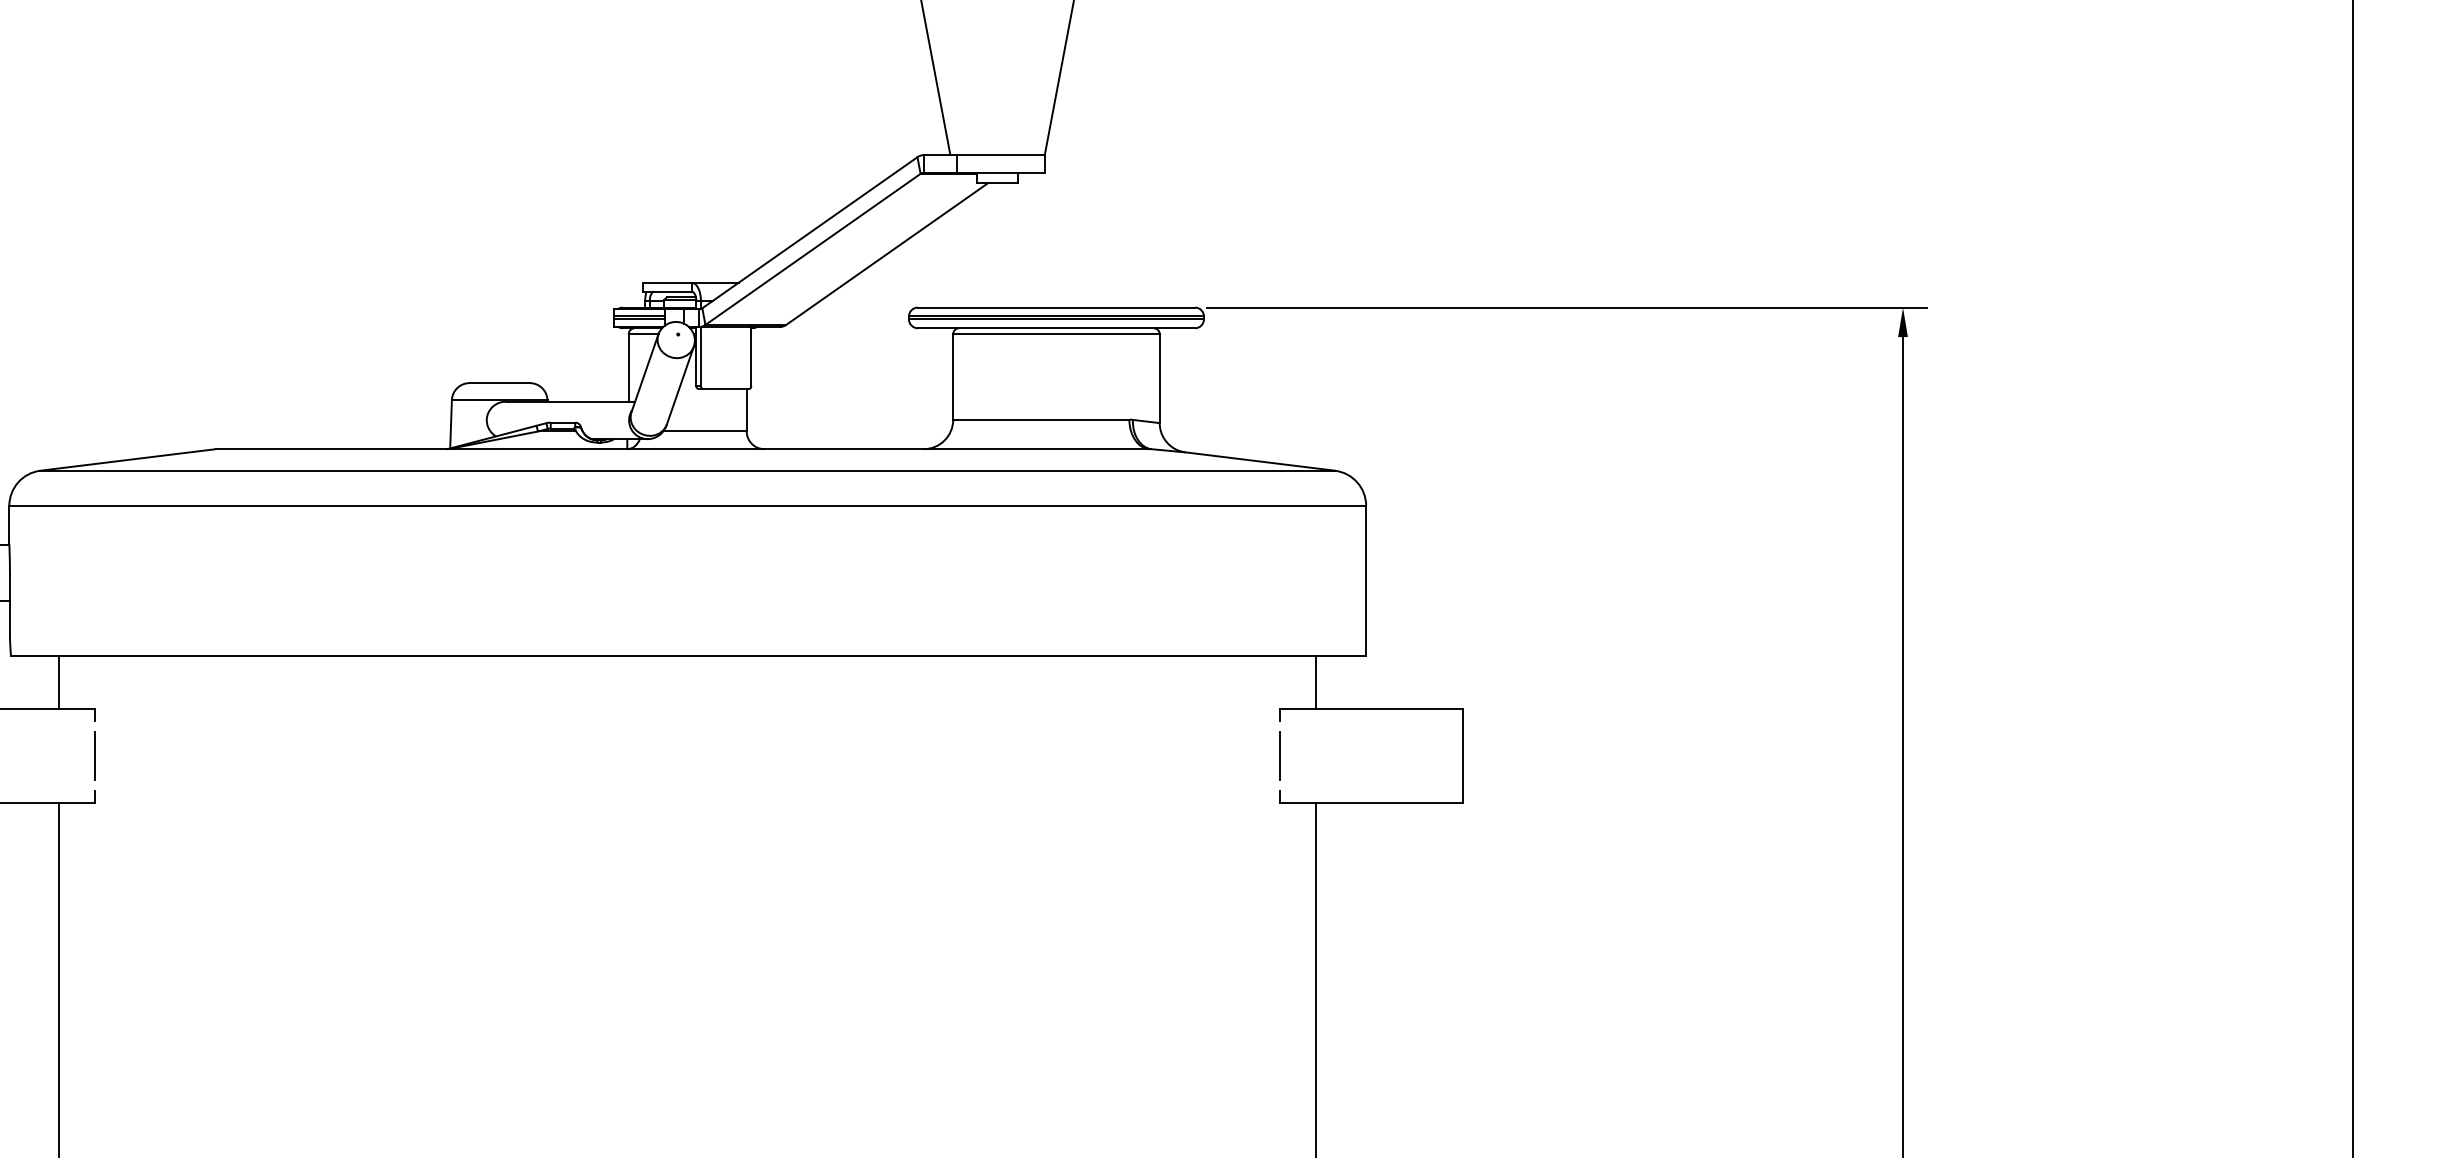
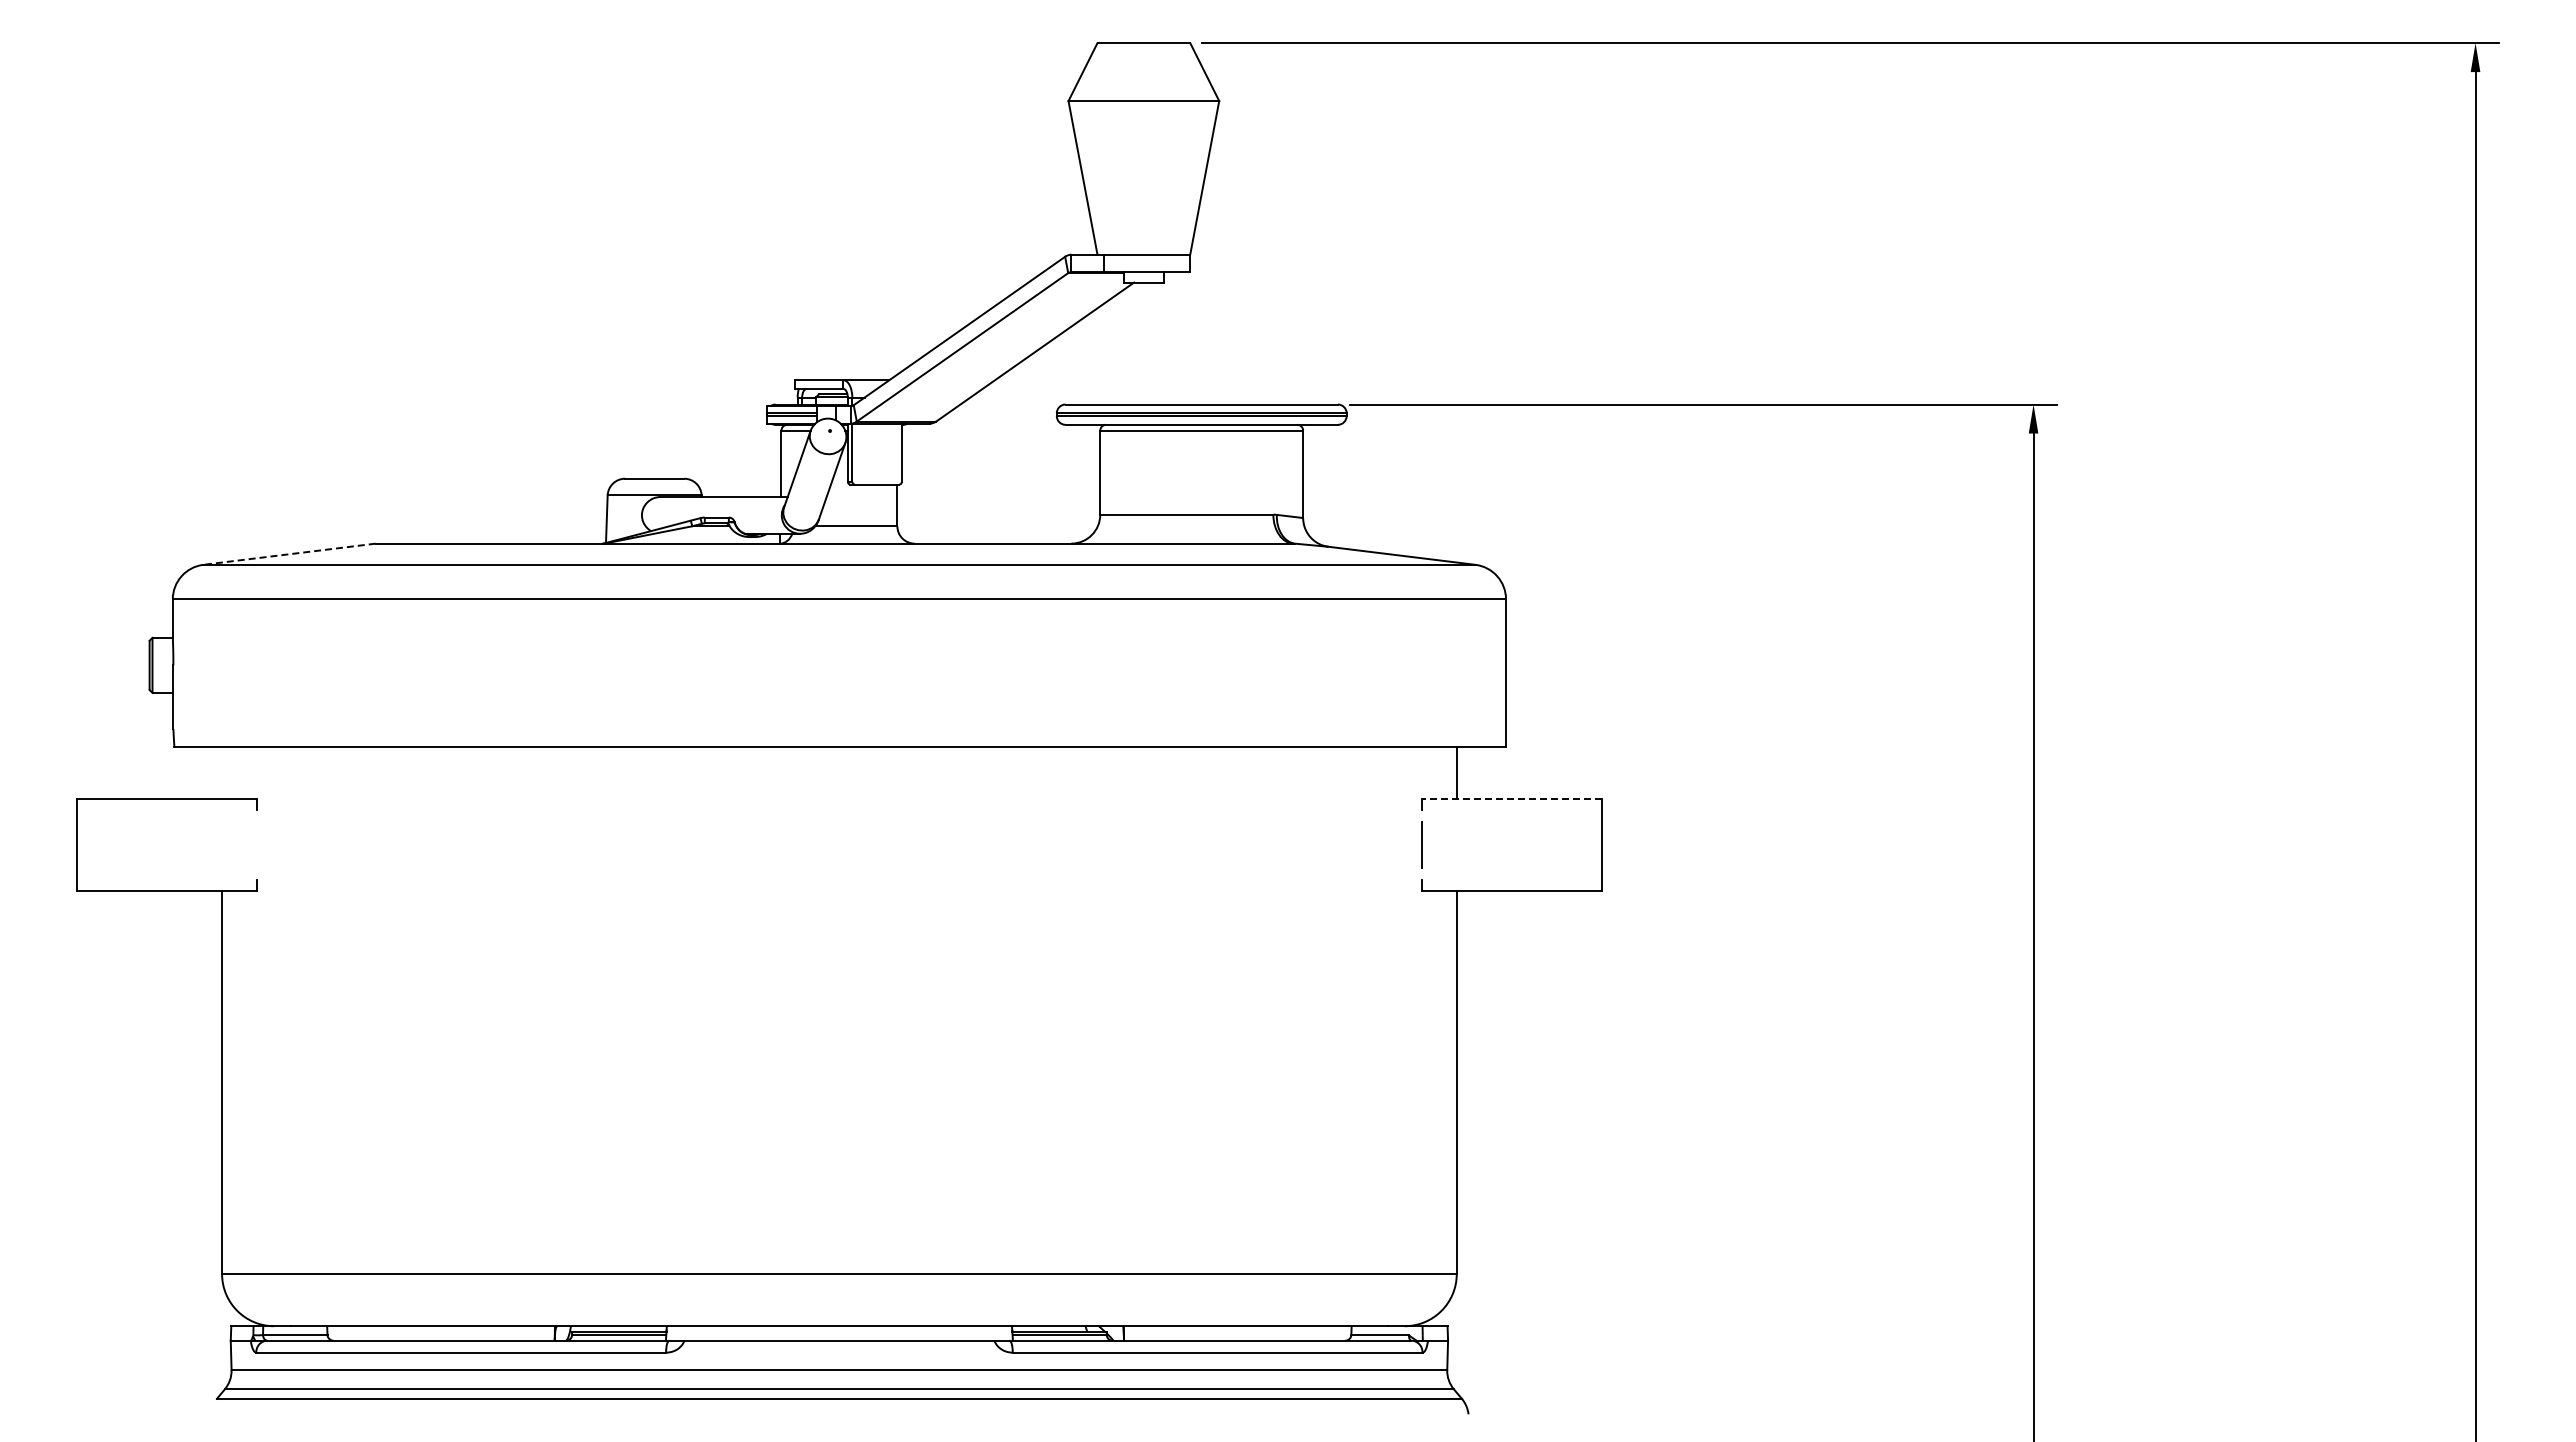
line: (128, 460) -> (289, 554), solid -> dashed
line: (59, 682) -> (222, 772), removed
line: (1371, 708) -> (1511, 798), solid -> dashed
line: (94, 755) -> (256, 844), removed

